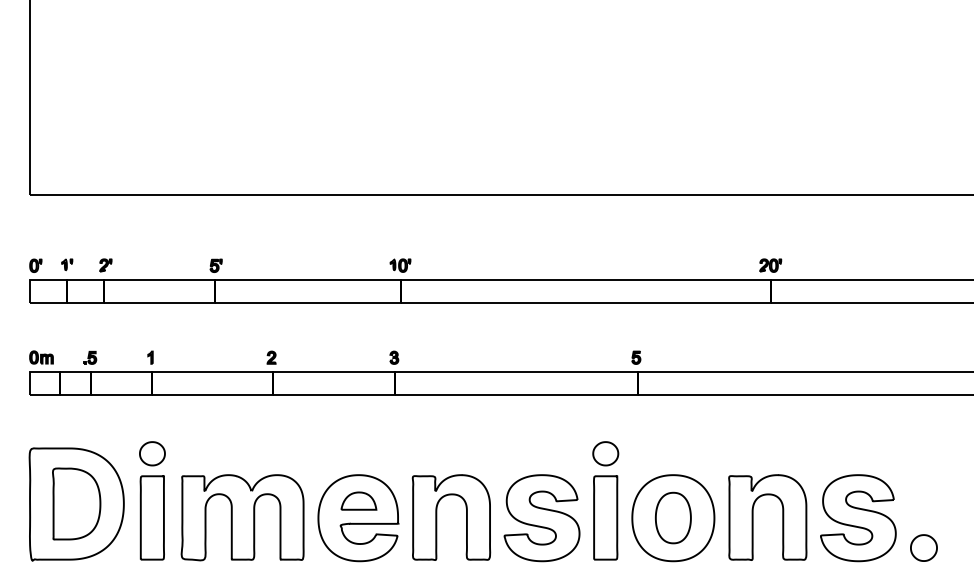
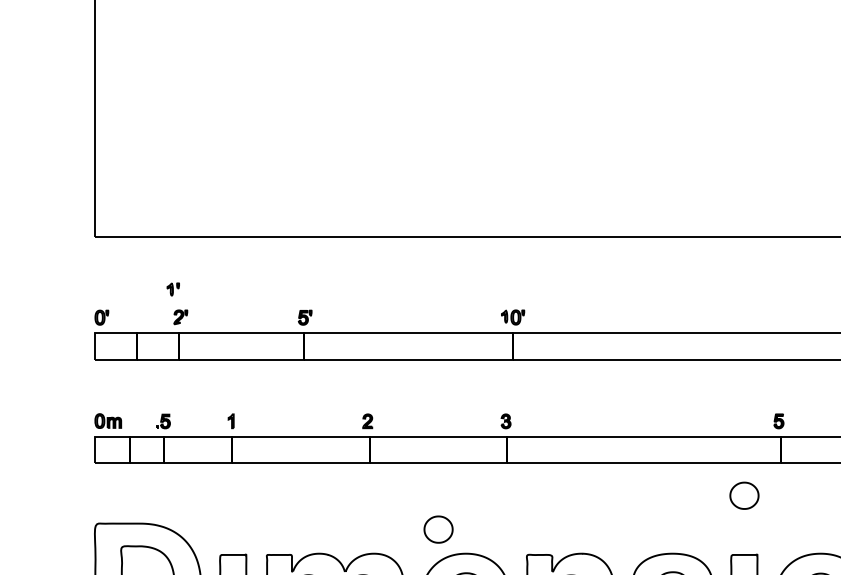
part: (67, 264) -> (173, 289), moved
part: (152, 453) -> (438, 529), moved
part: (605, 453) -> (744, 495), moved

